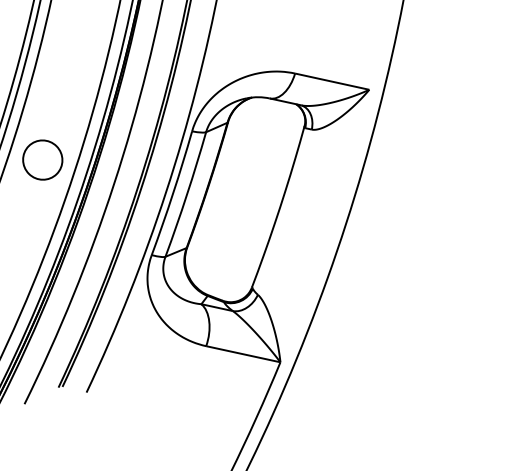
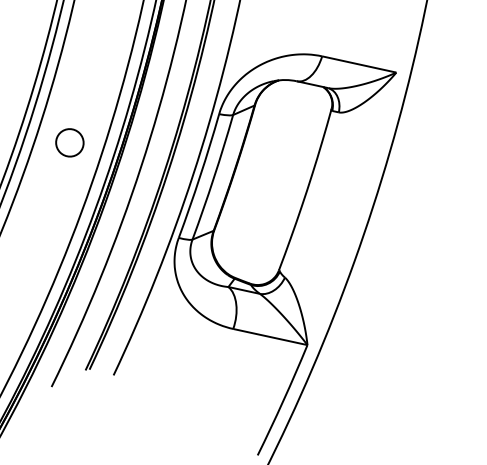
part: (42, 159) -> (69, 142), size x0.7

